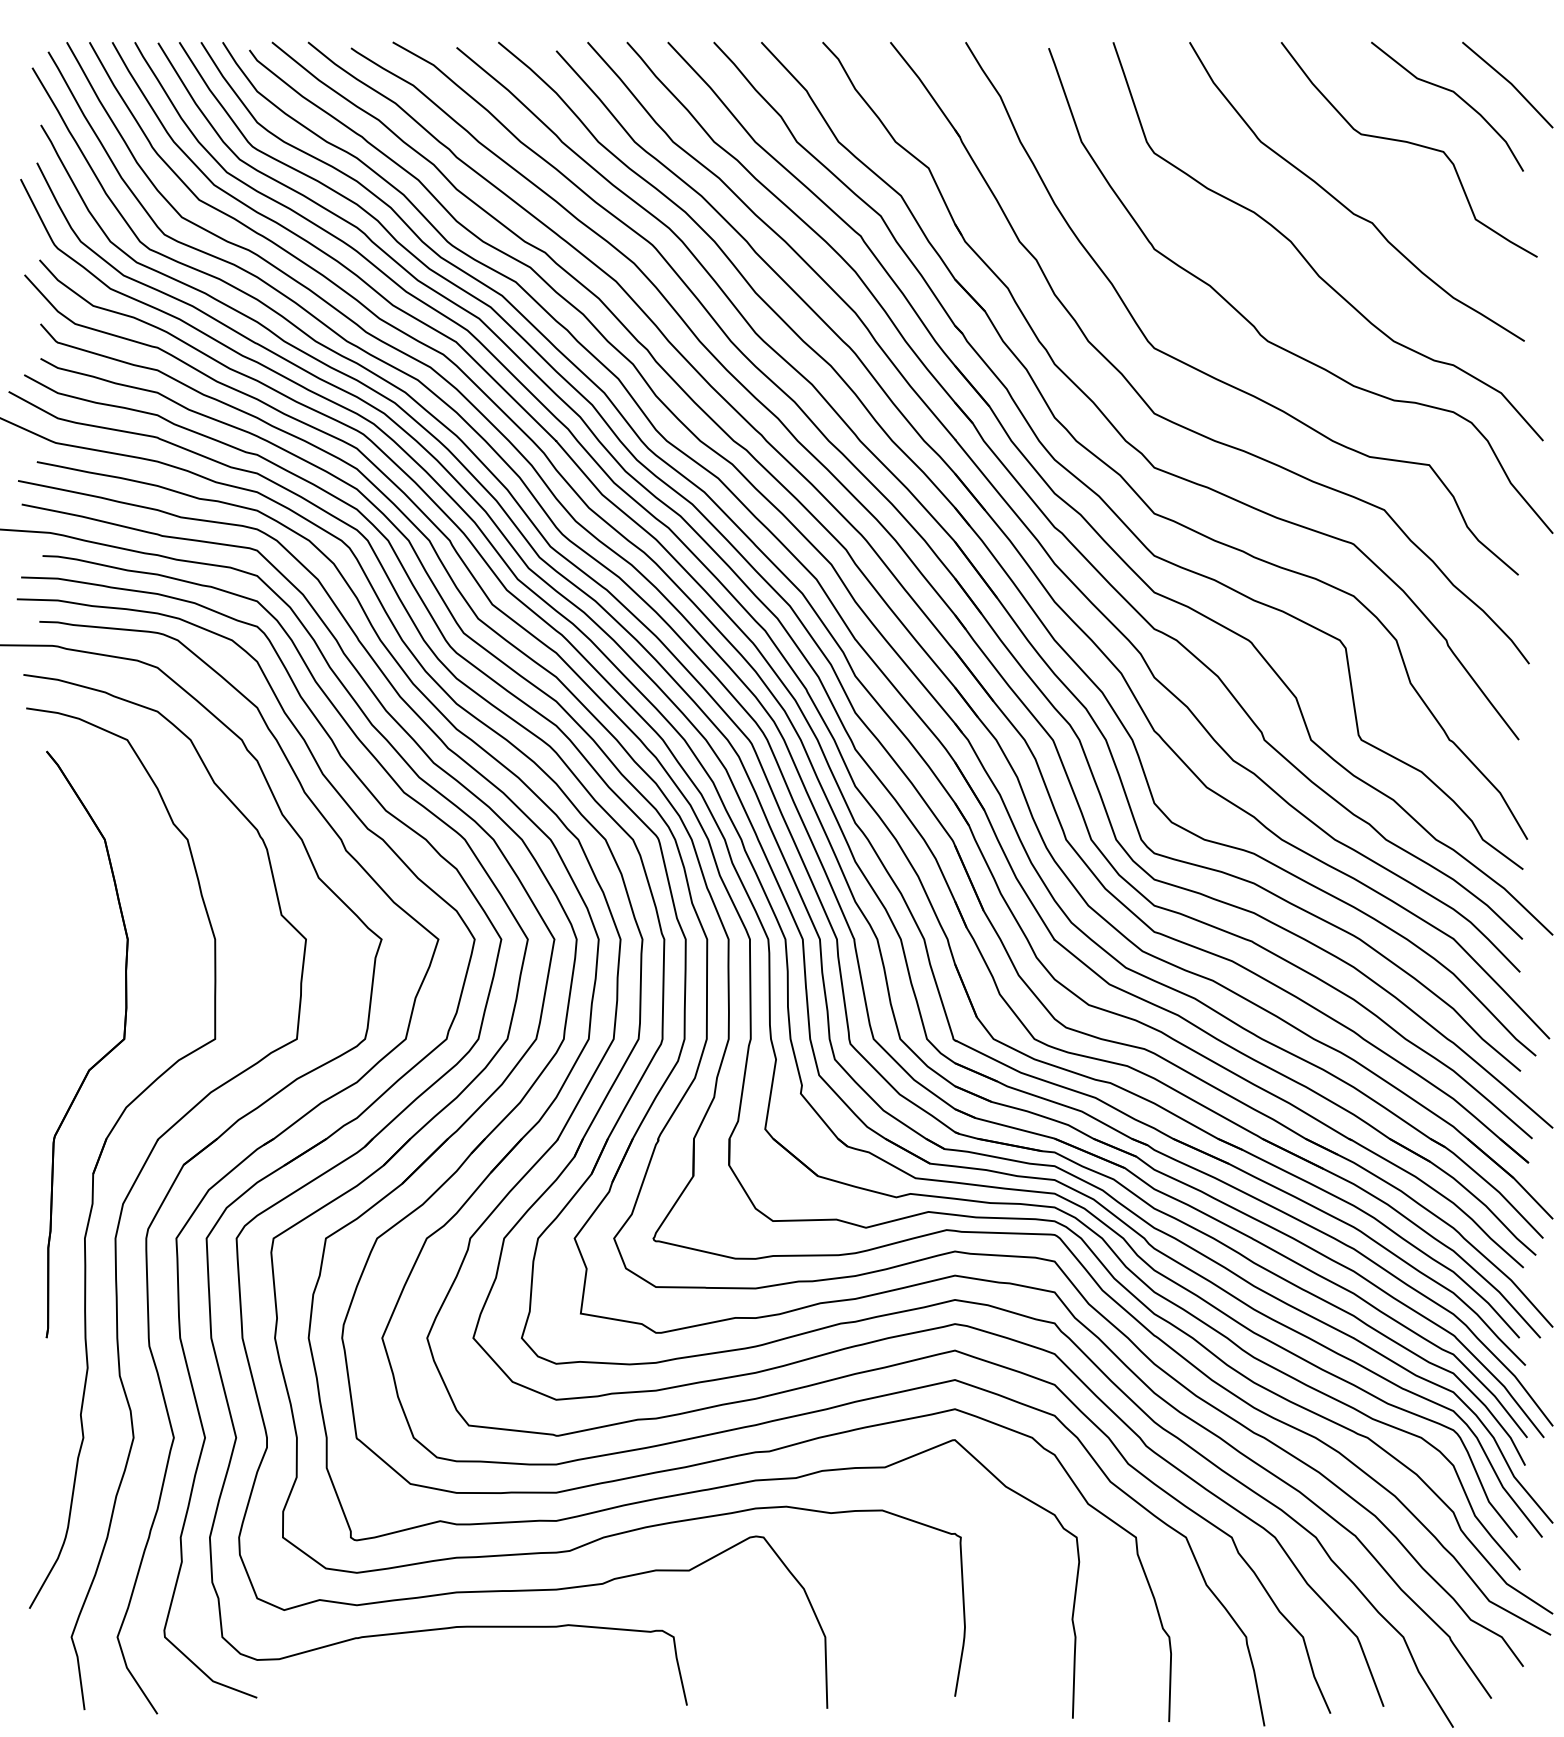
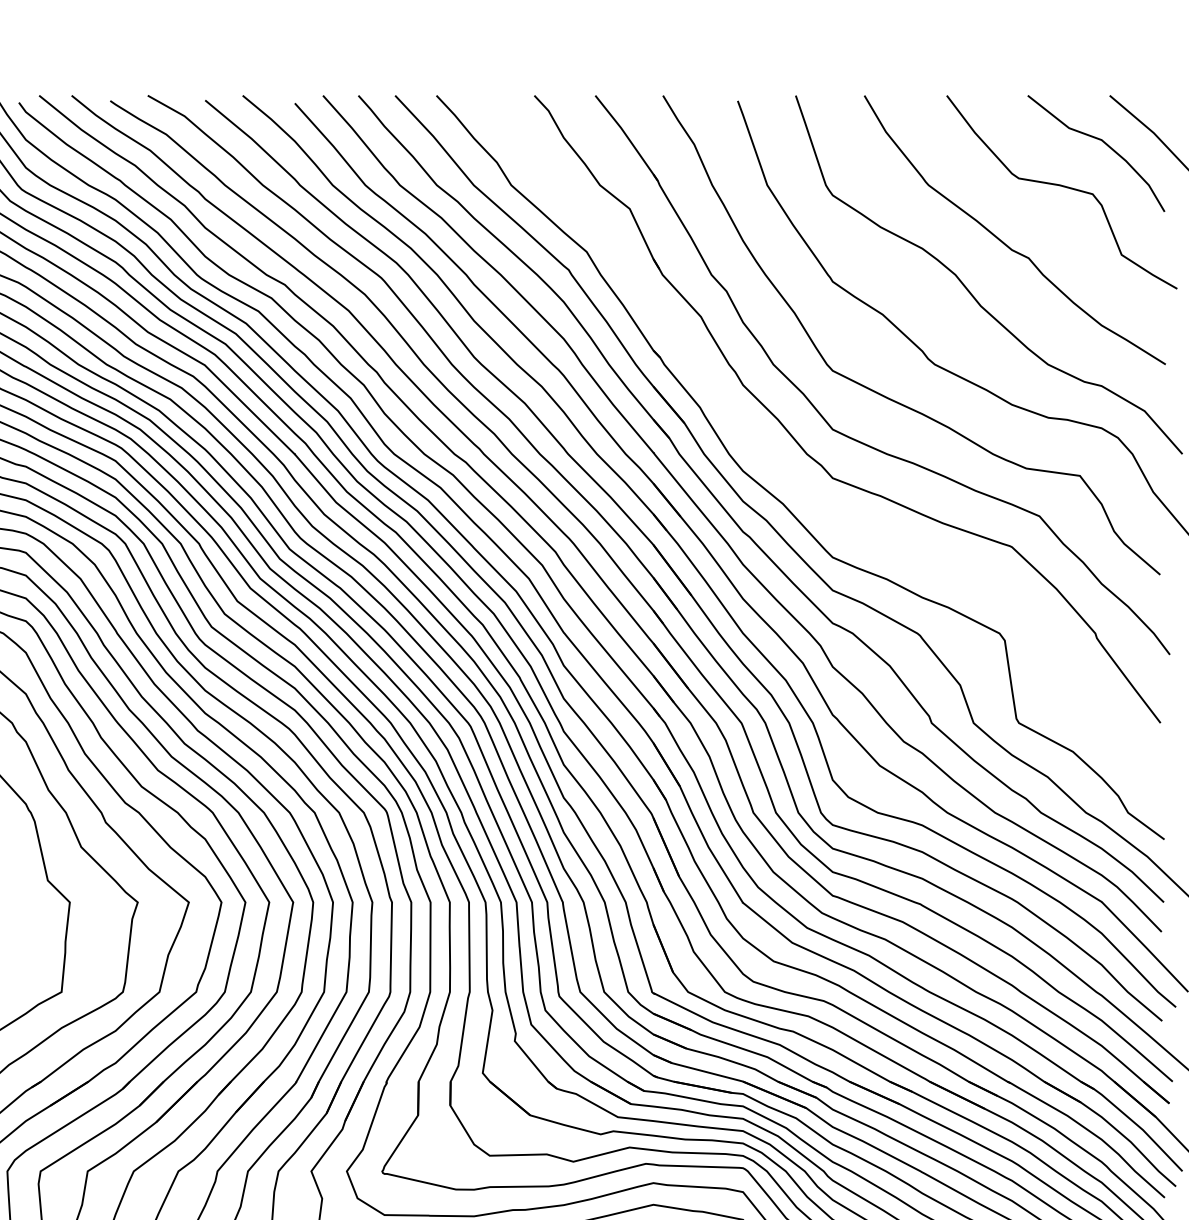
part: (1118, 472) -> (800, 482), removed

